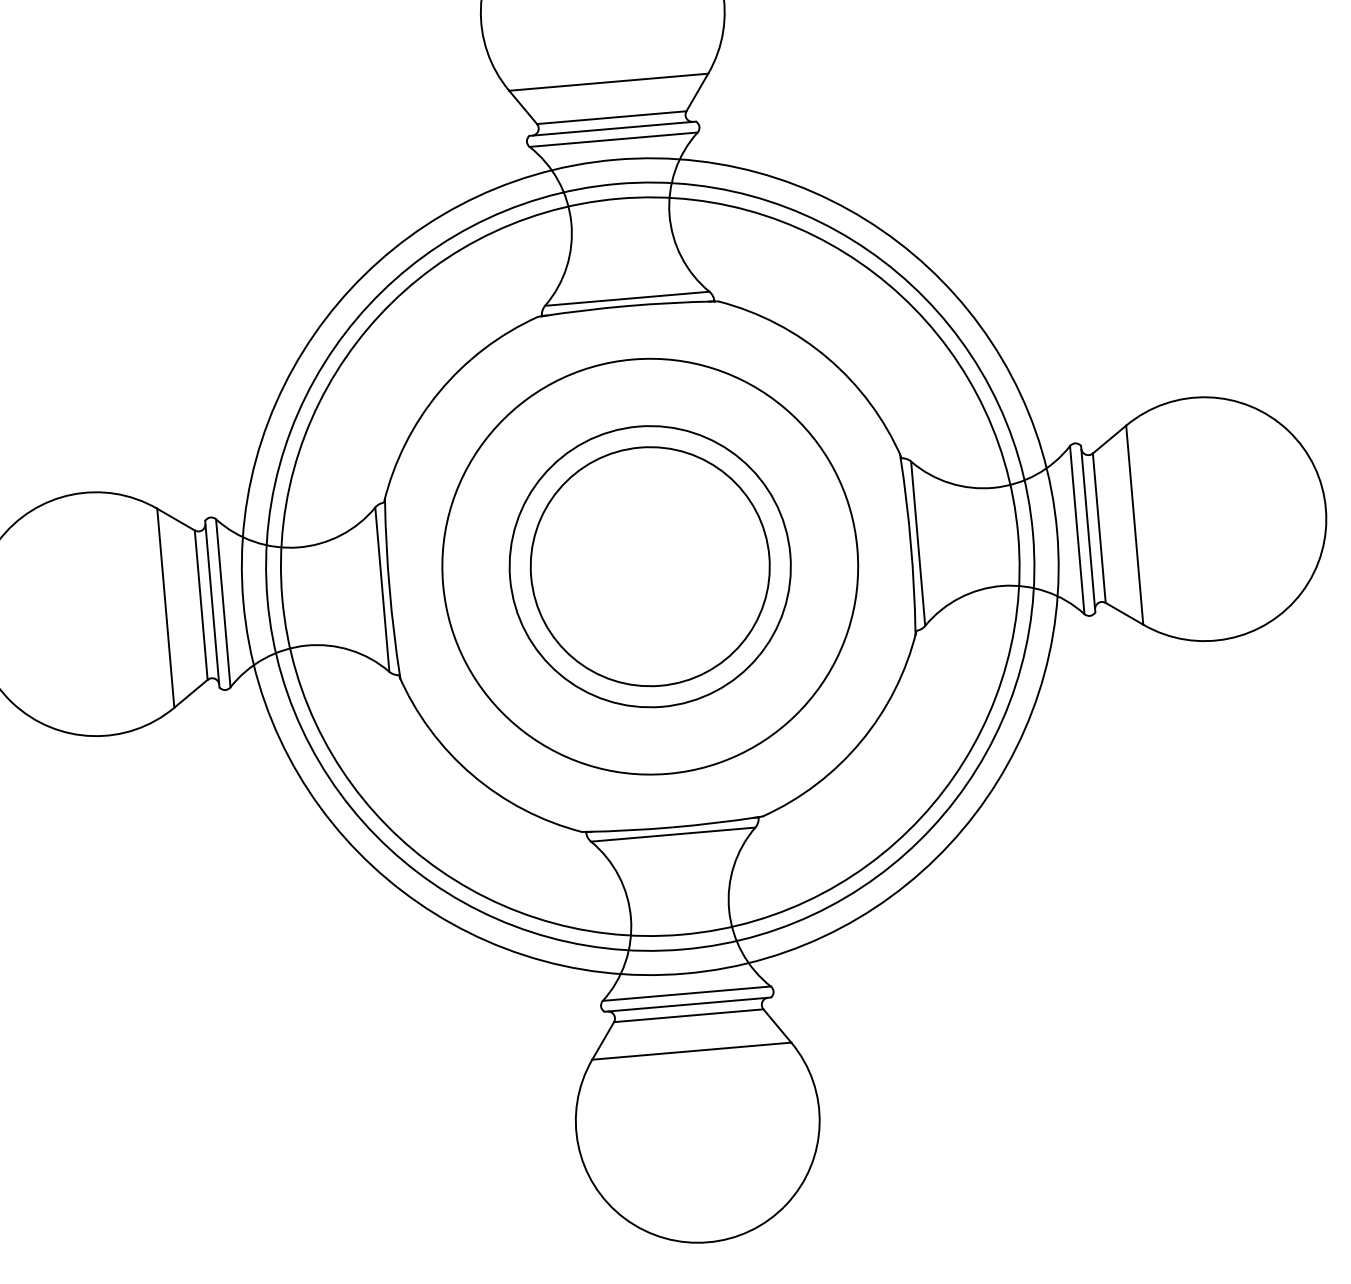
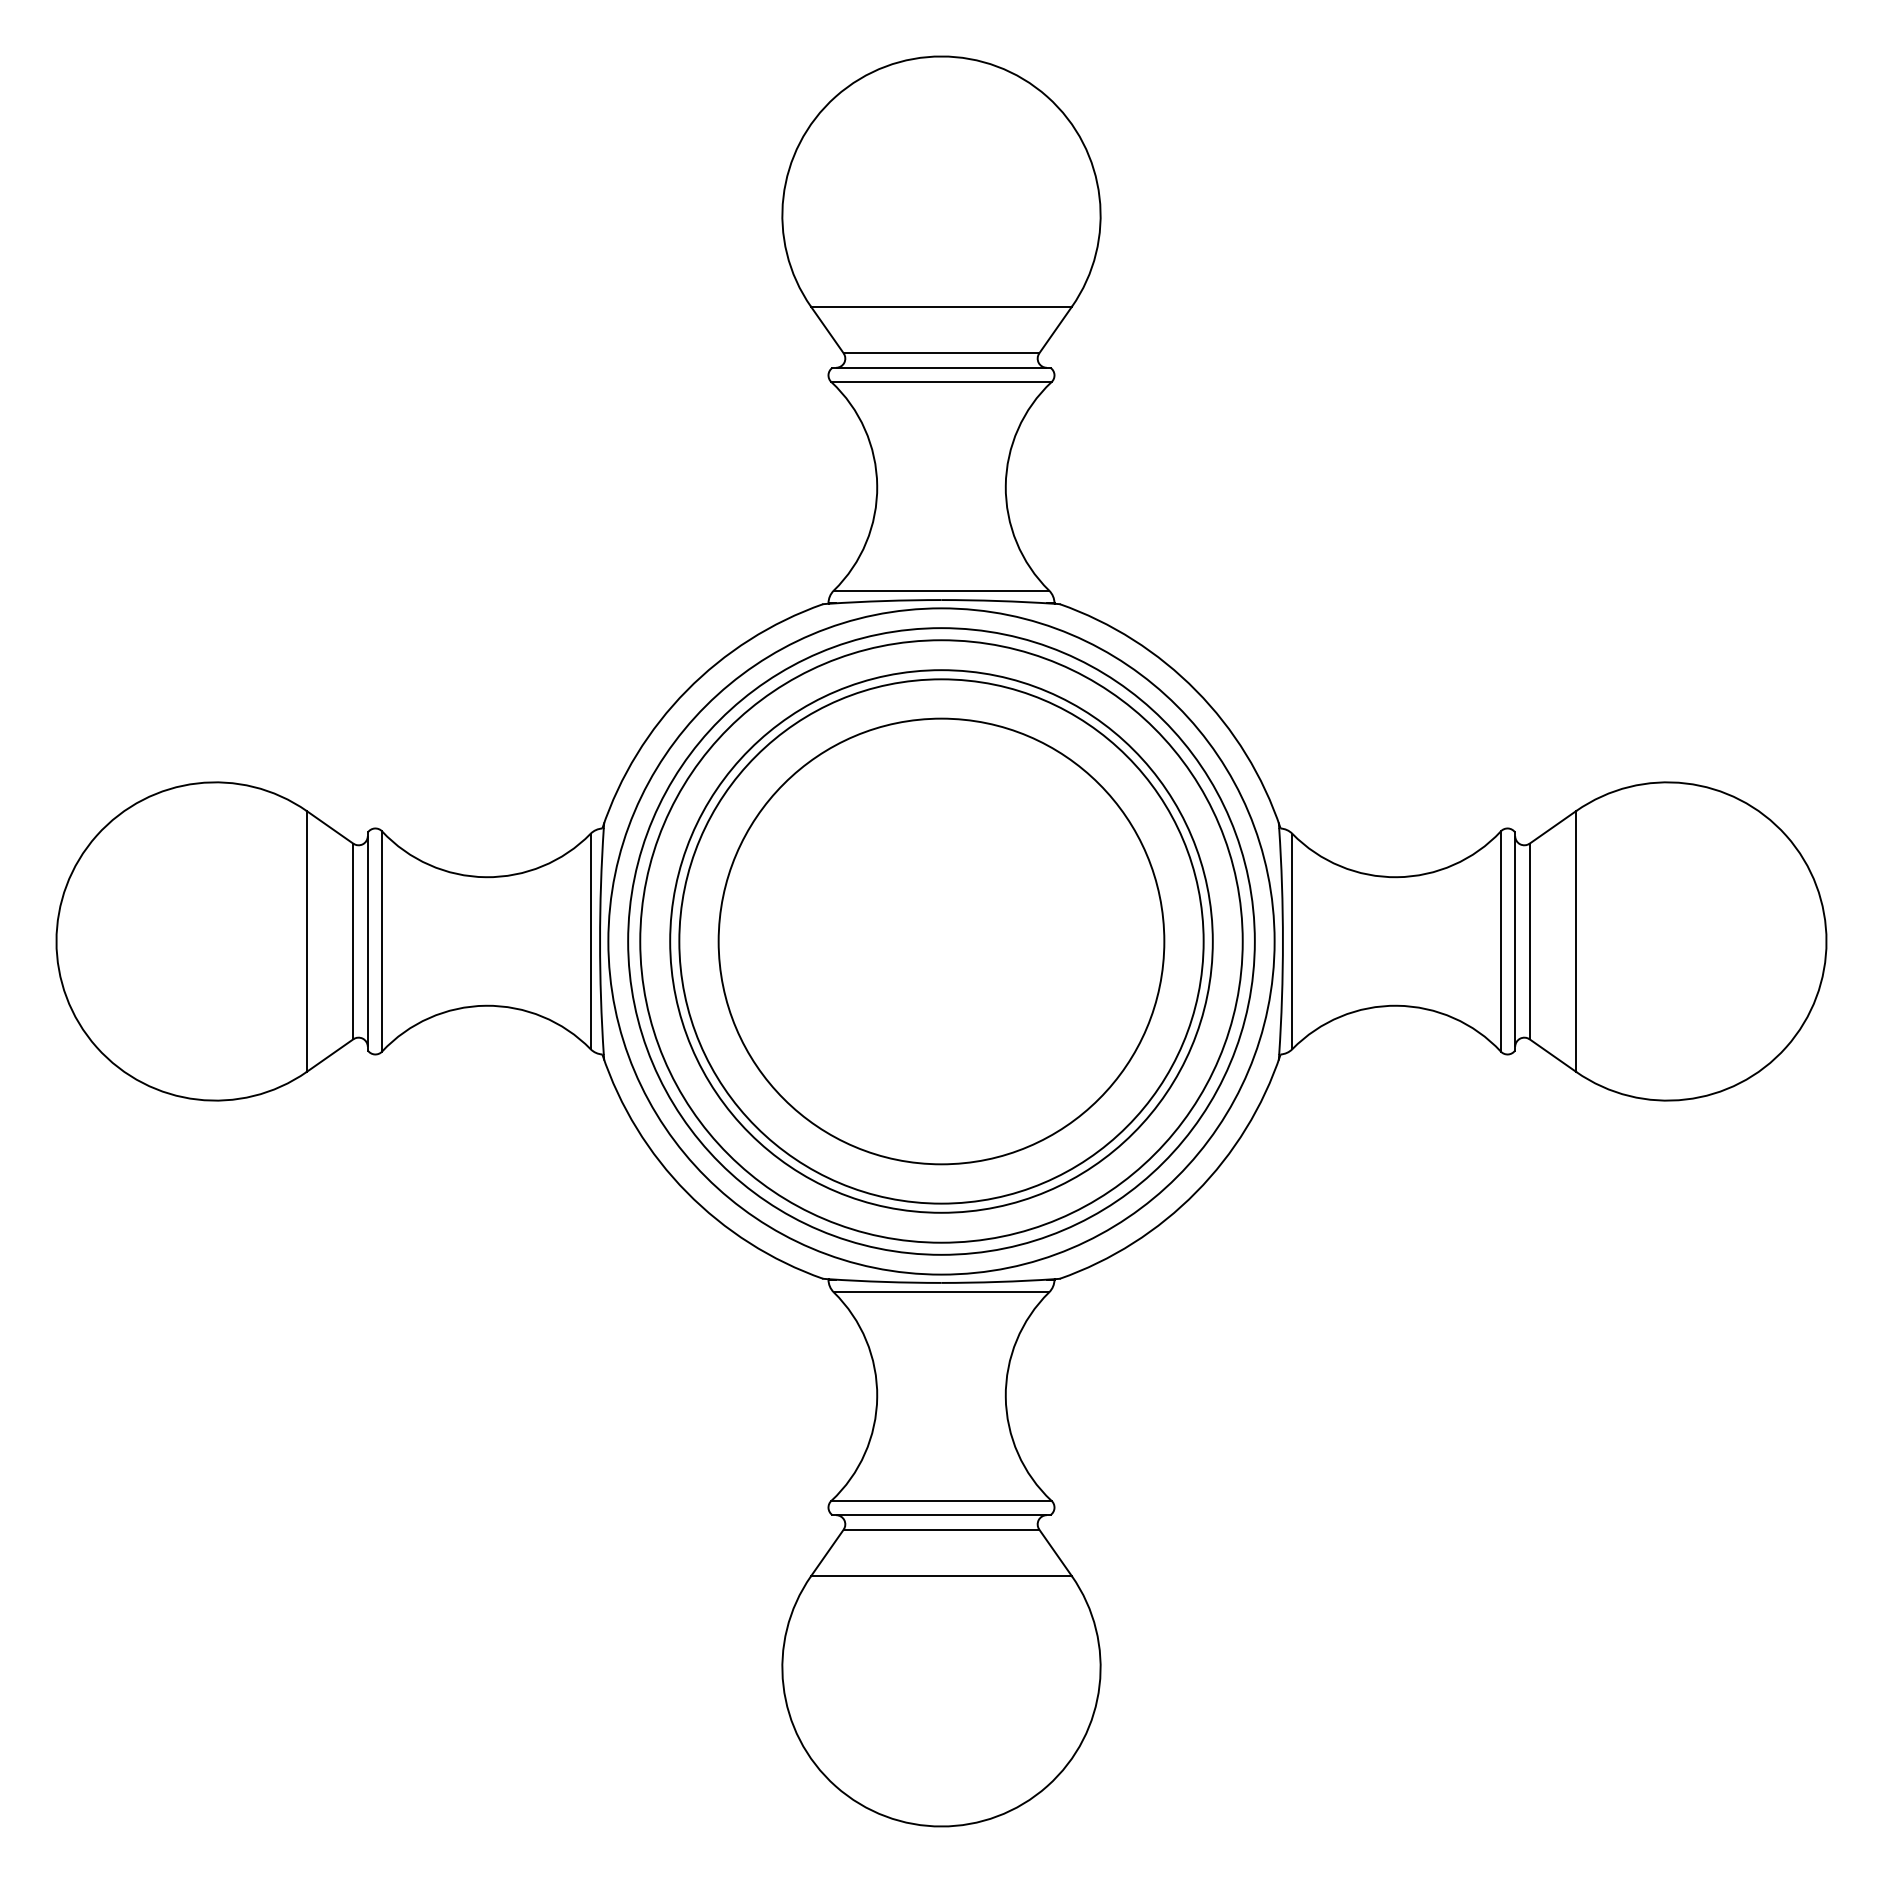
circle: (650, 566) -> (941, 941), size x0.62
circle: (650, 566) -> (941, 941), size x0.62
circle: (650, 566) -> (941, 941), size x0.62
circle: (650, 566) -> (941, 941), size x1.43
circle: (650, 566) -> (941, 941), size x1.43

